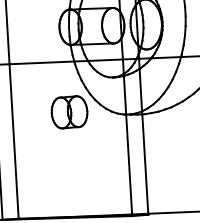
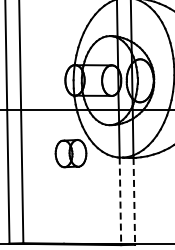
line: (145, 163) -> (134, 200), solid -> dashed
line: (129, 165) -> (120, 201), solid -> dashed

